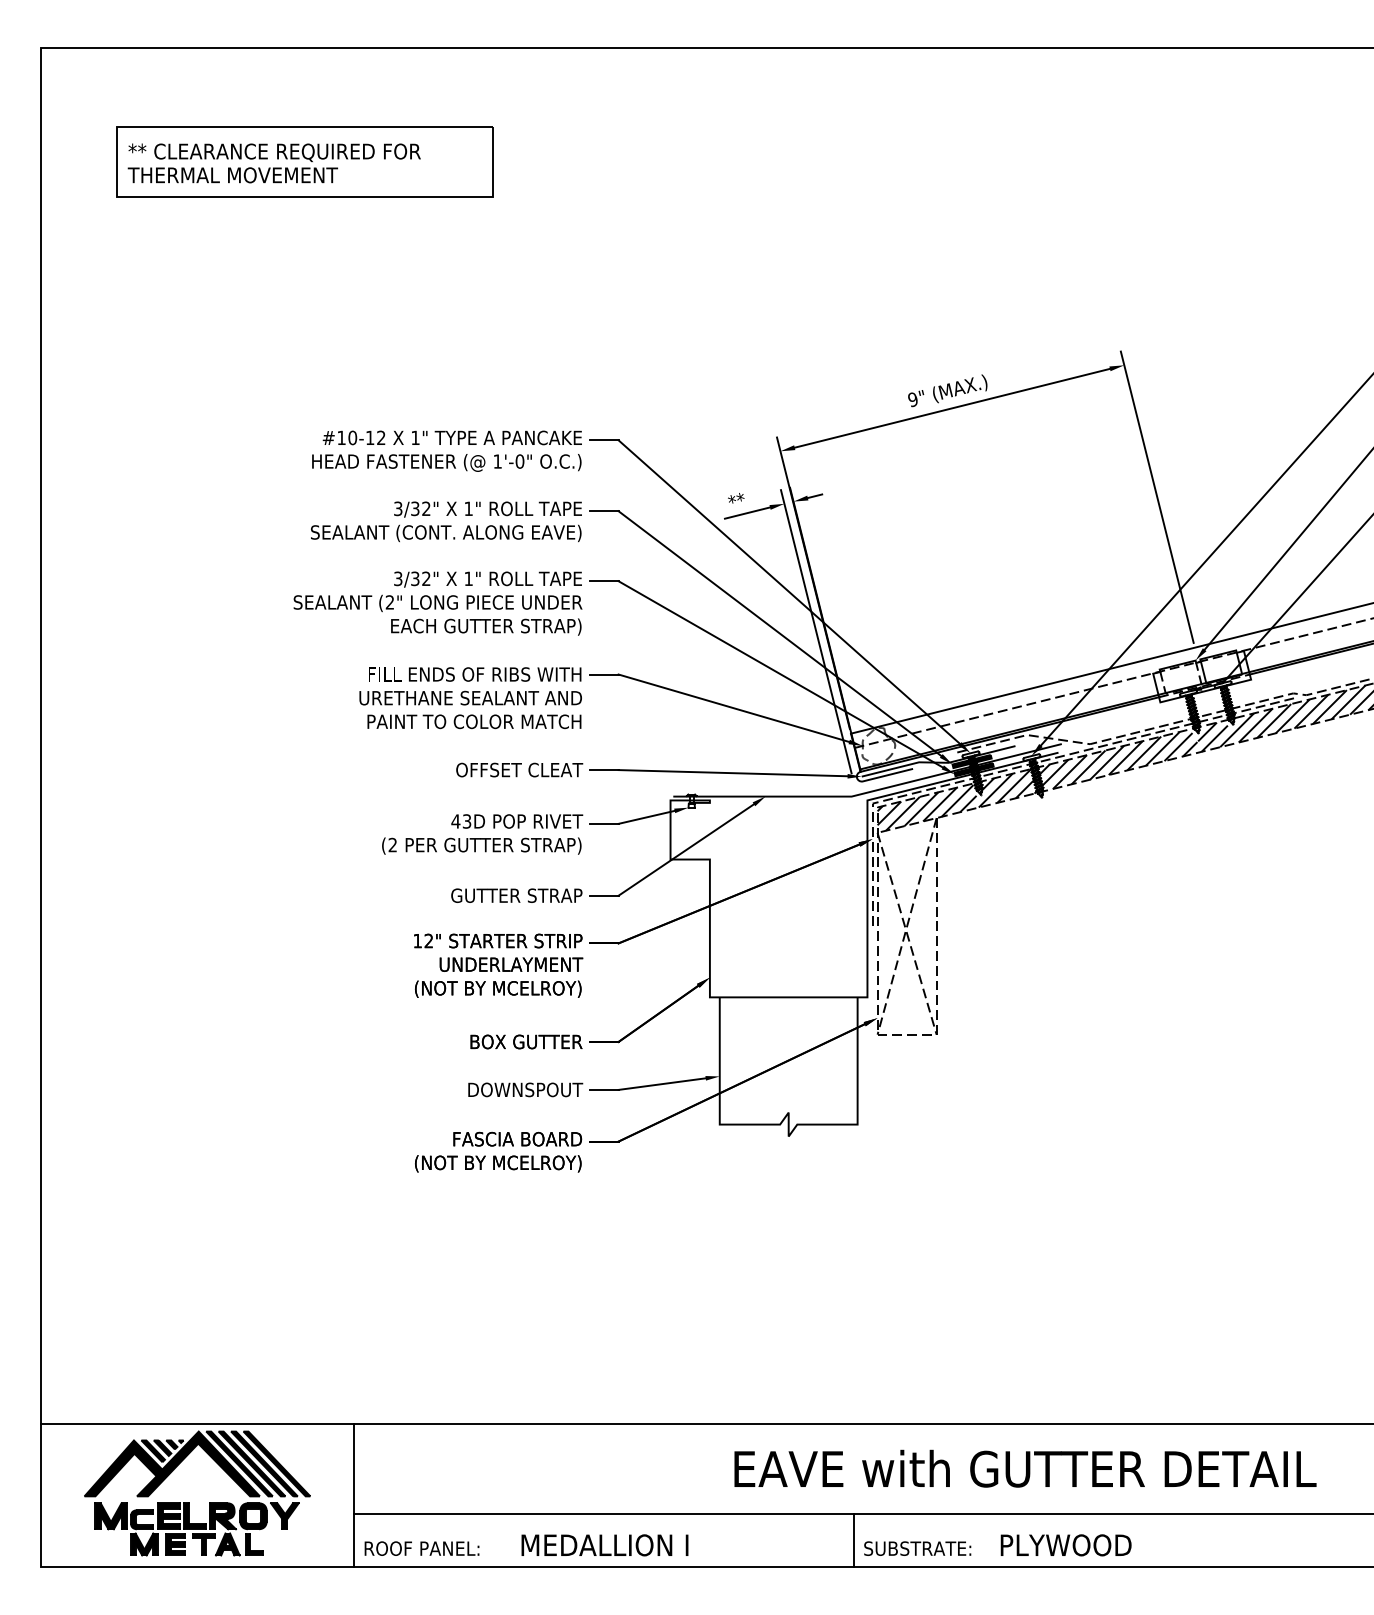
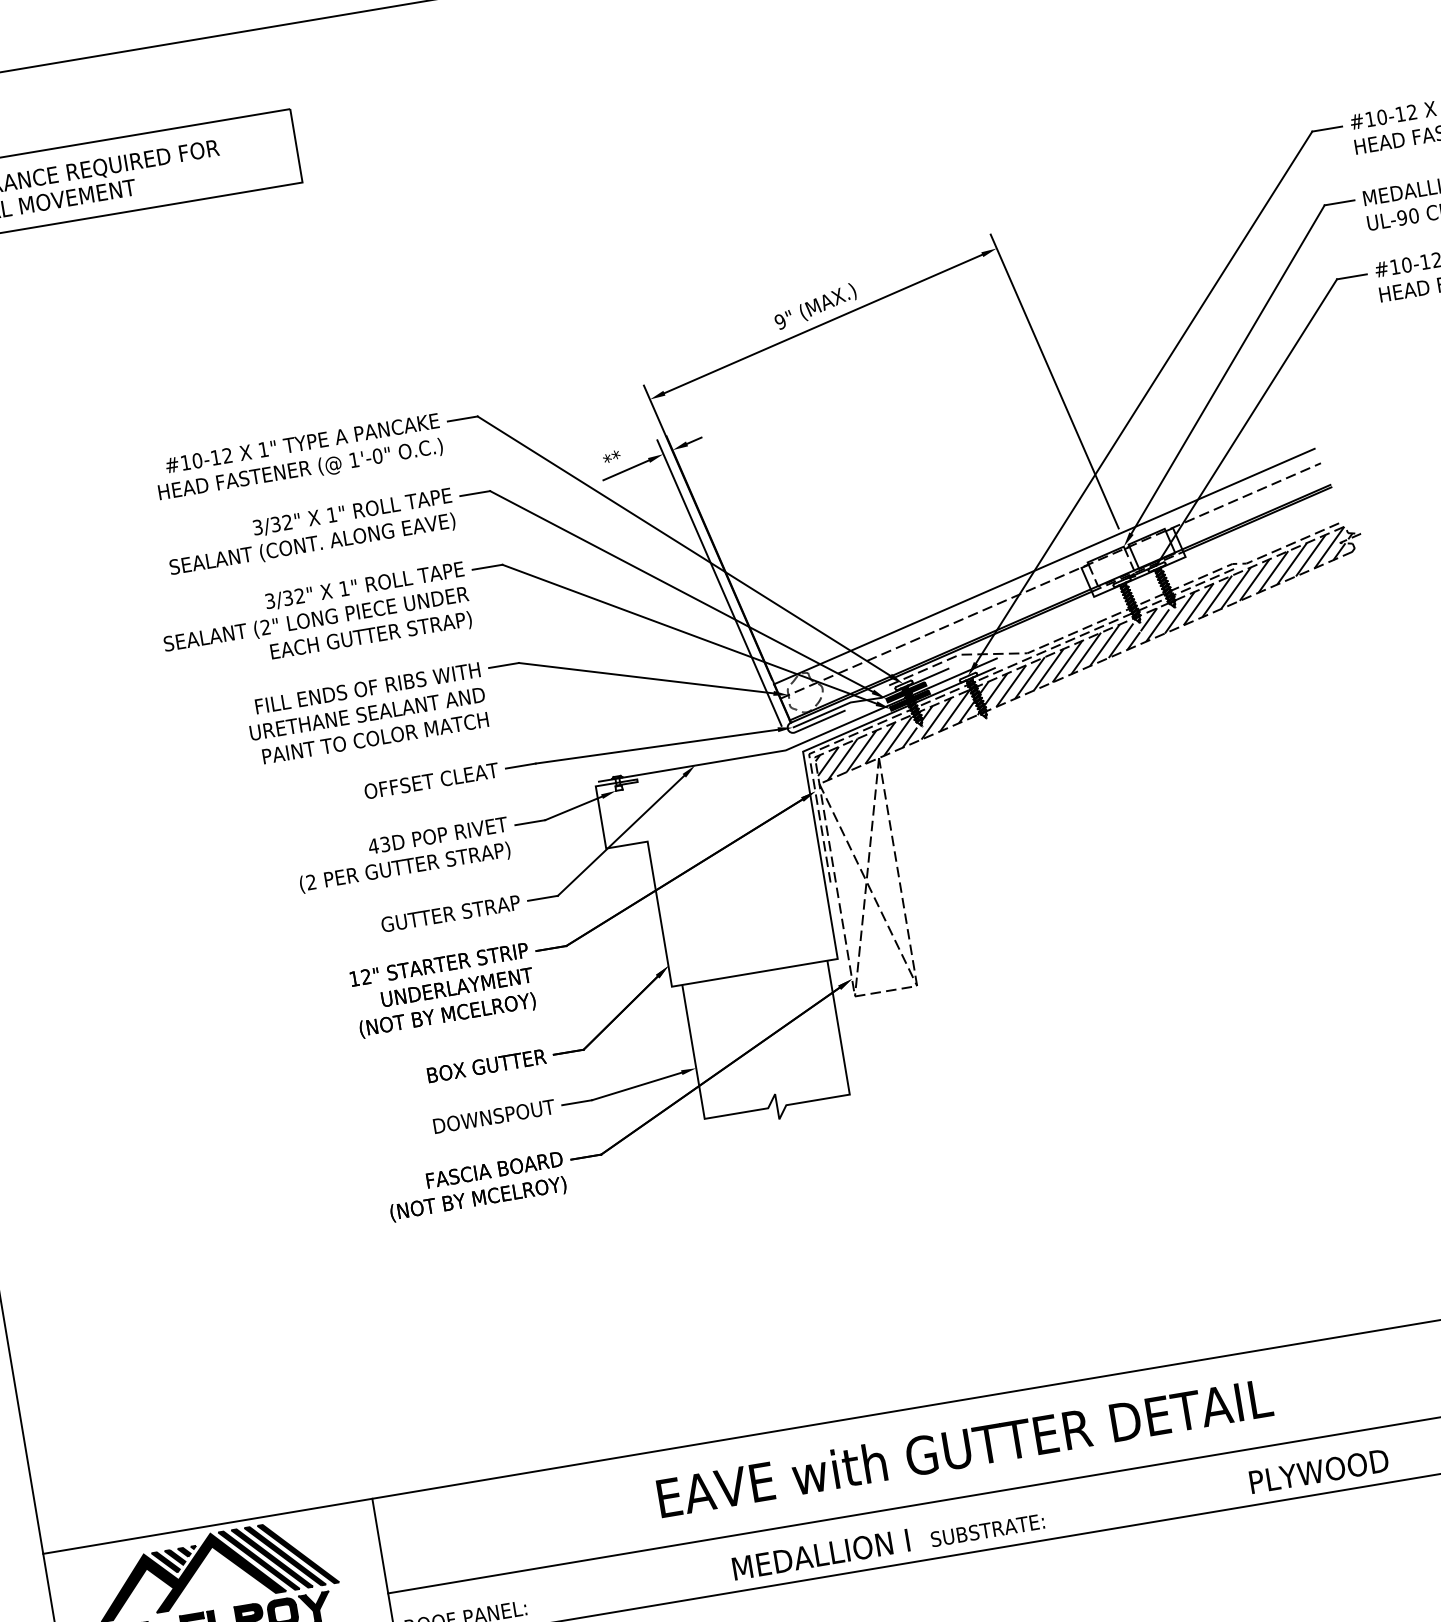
text: (1025, 1468) -> (964, 1447), moved
line: (853, 1540) -> (918, 1533), removed
text: (604, 1545) -> (820, 1554), moved
text: (1065, 1545) -> (1318, 1471), moved

